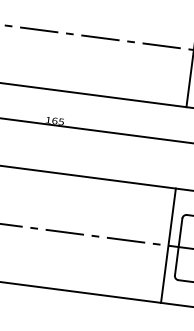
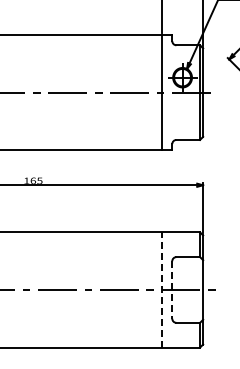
line: (169, 245) -> (162, 289), solid -> dashed
line: (178, 246) -> (172, 289), solid -> dashed

